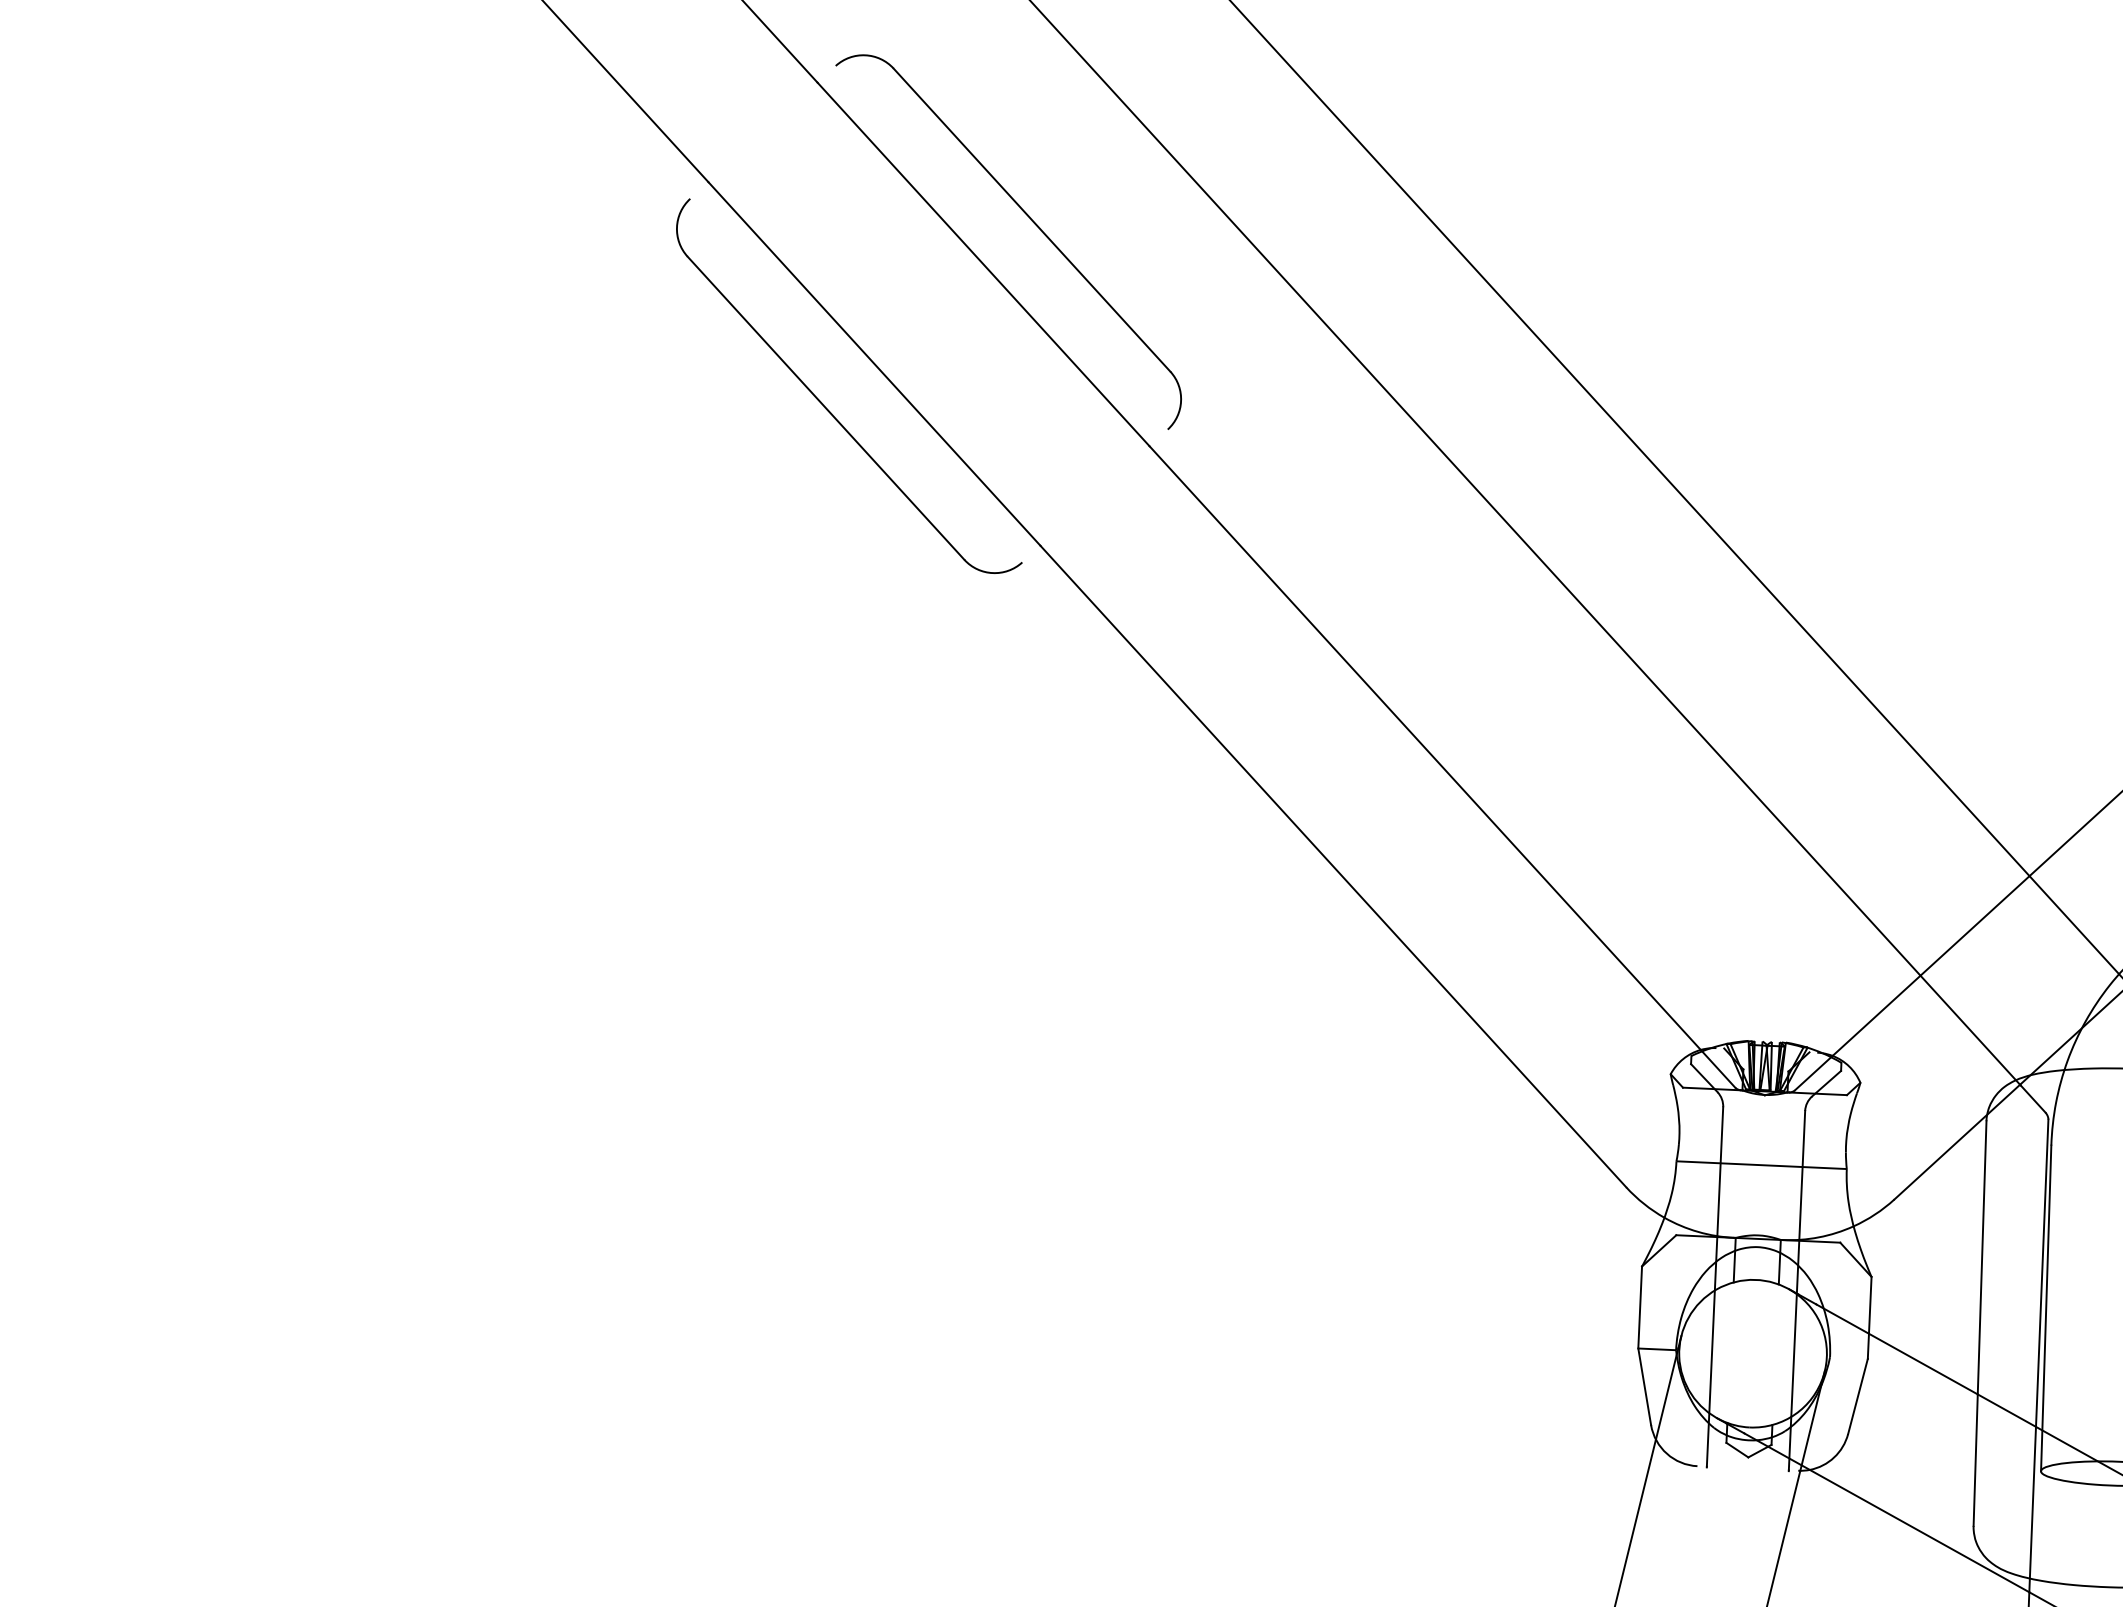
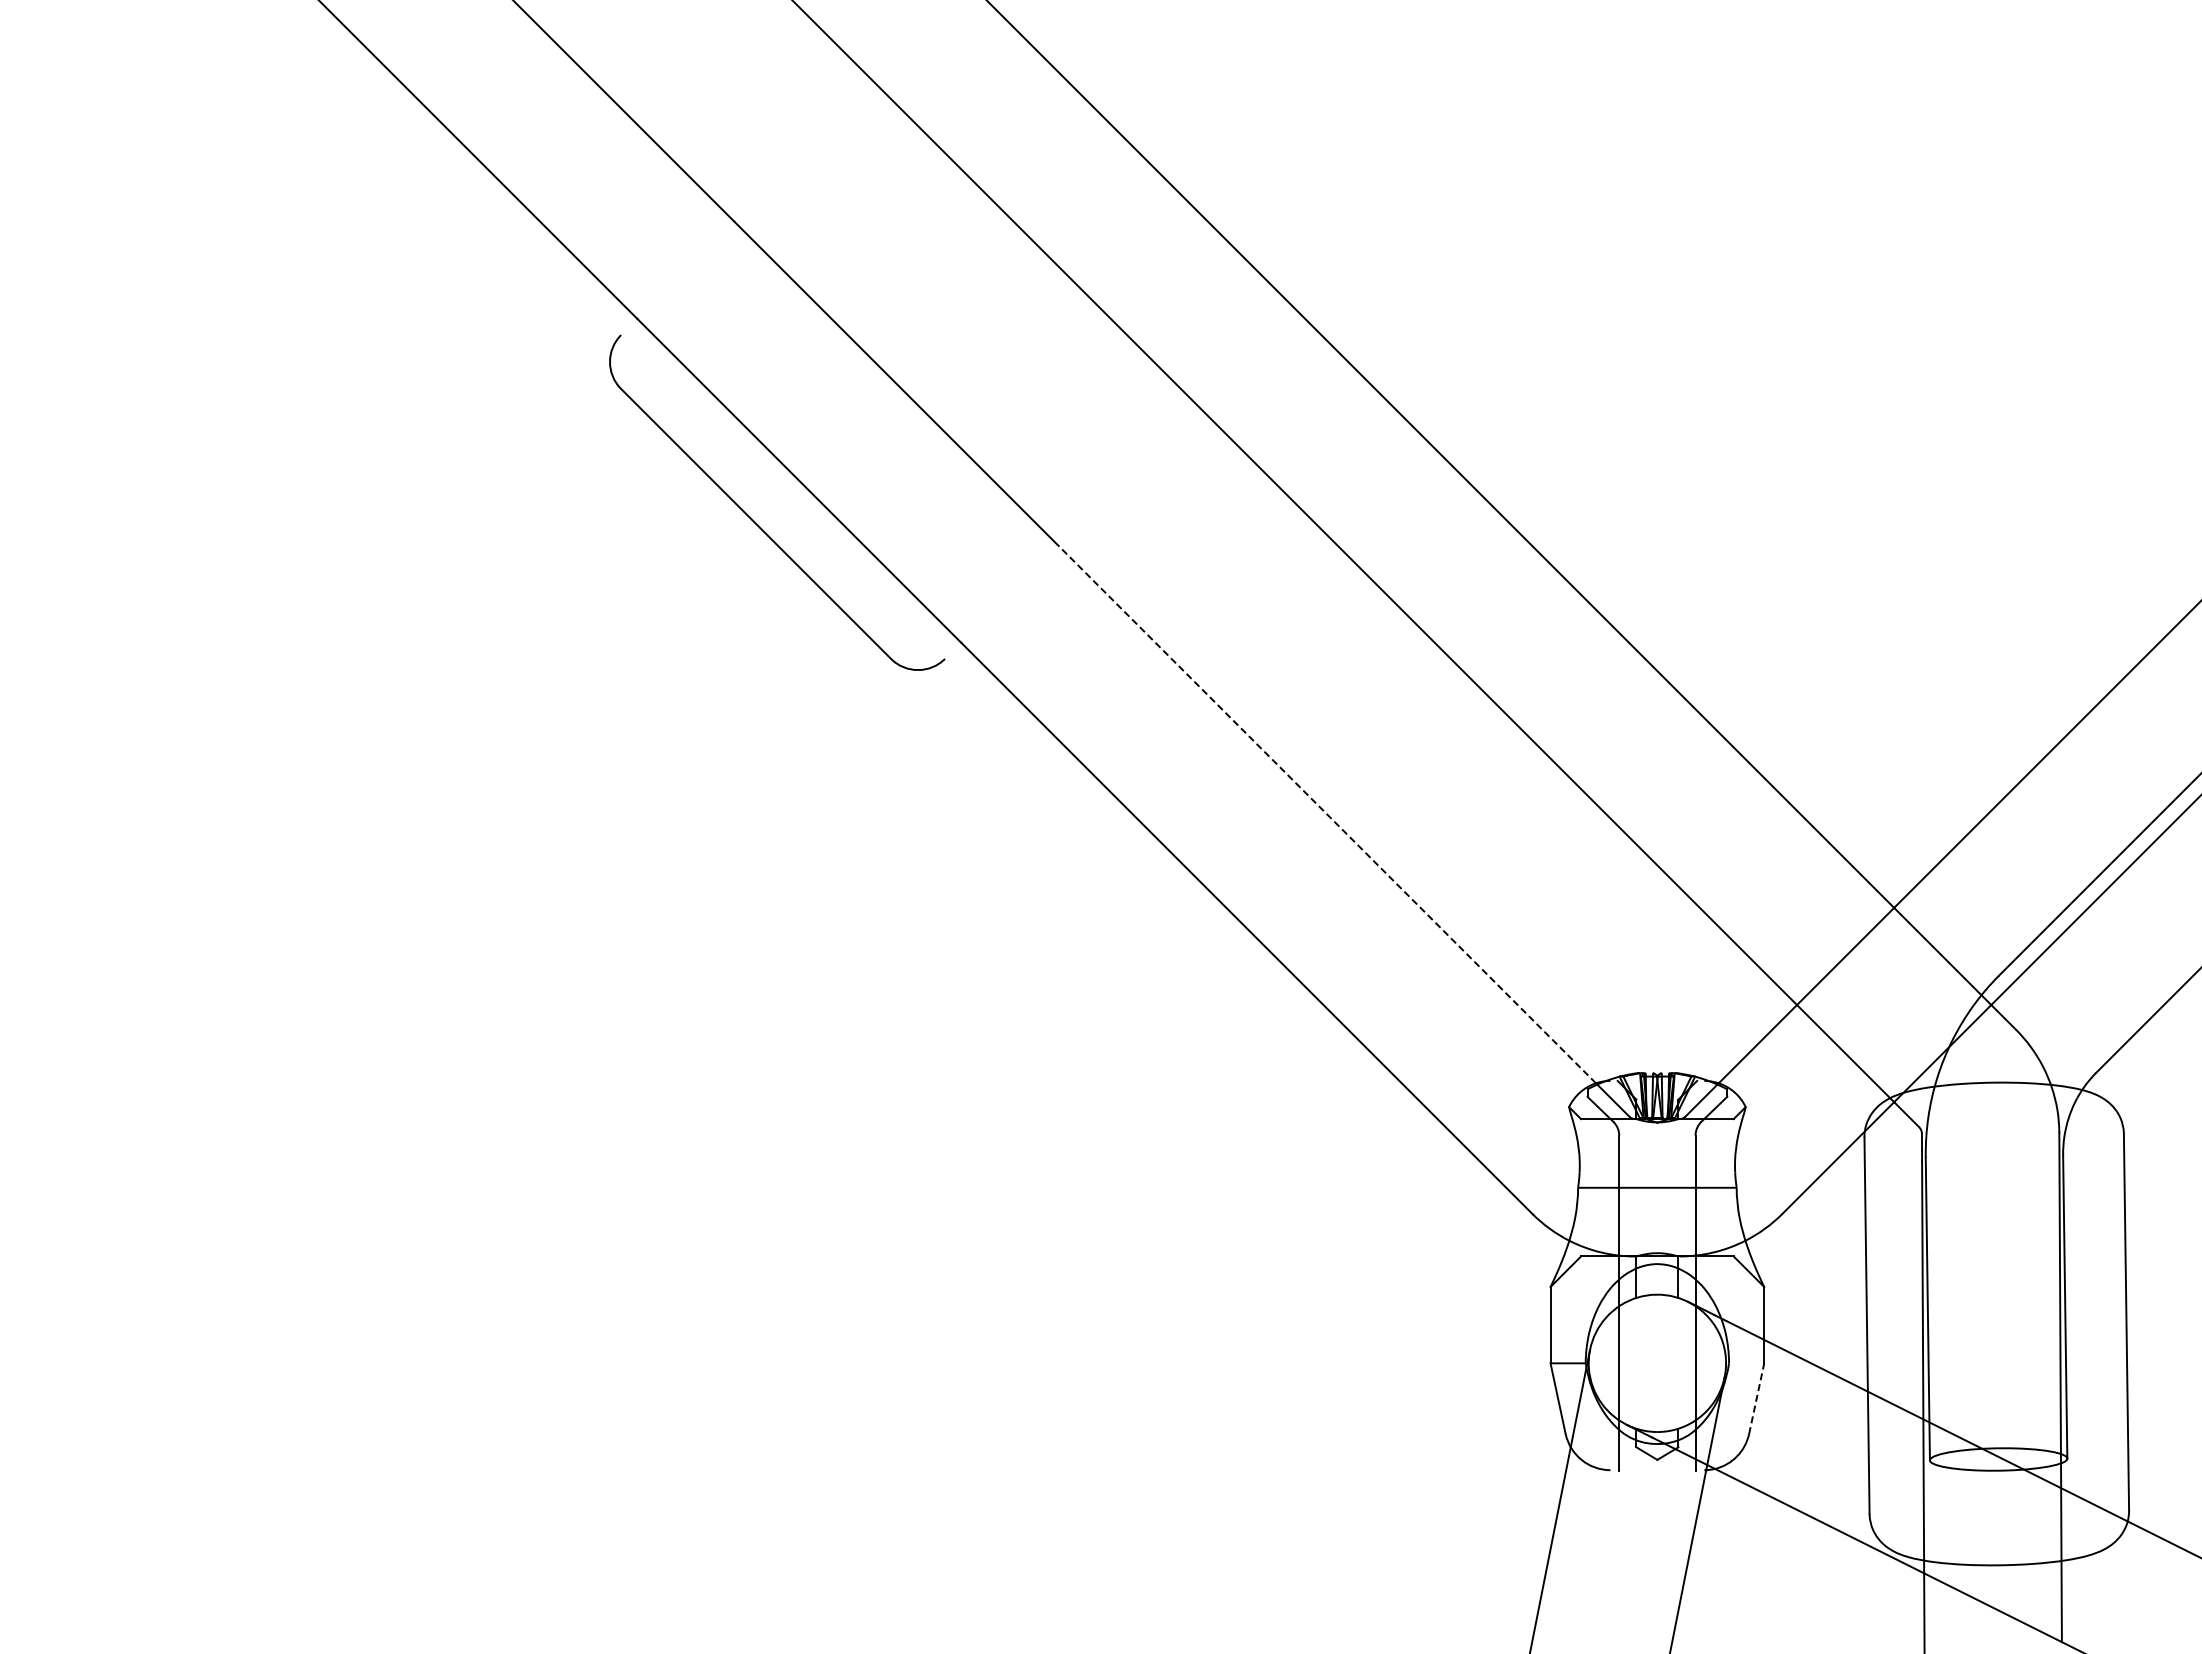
part: (1030, 220) -> (938, 340), removed
line: (1424, 748) -> (1326, 814), solid -> dashed
line: (1857, 1396) -> (1756, 1398), solid -> dashed

